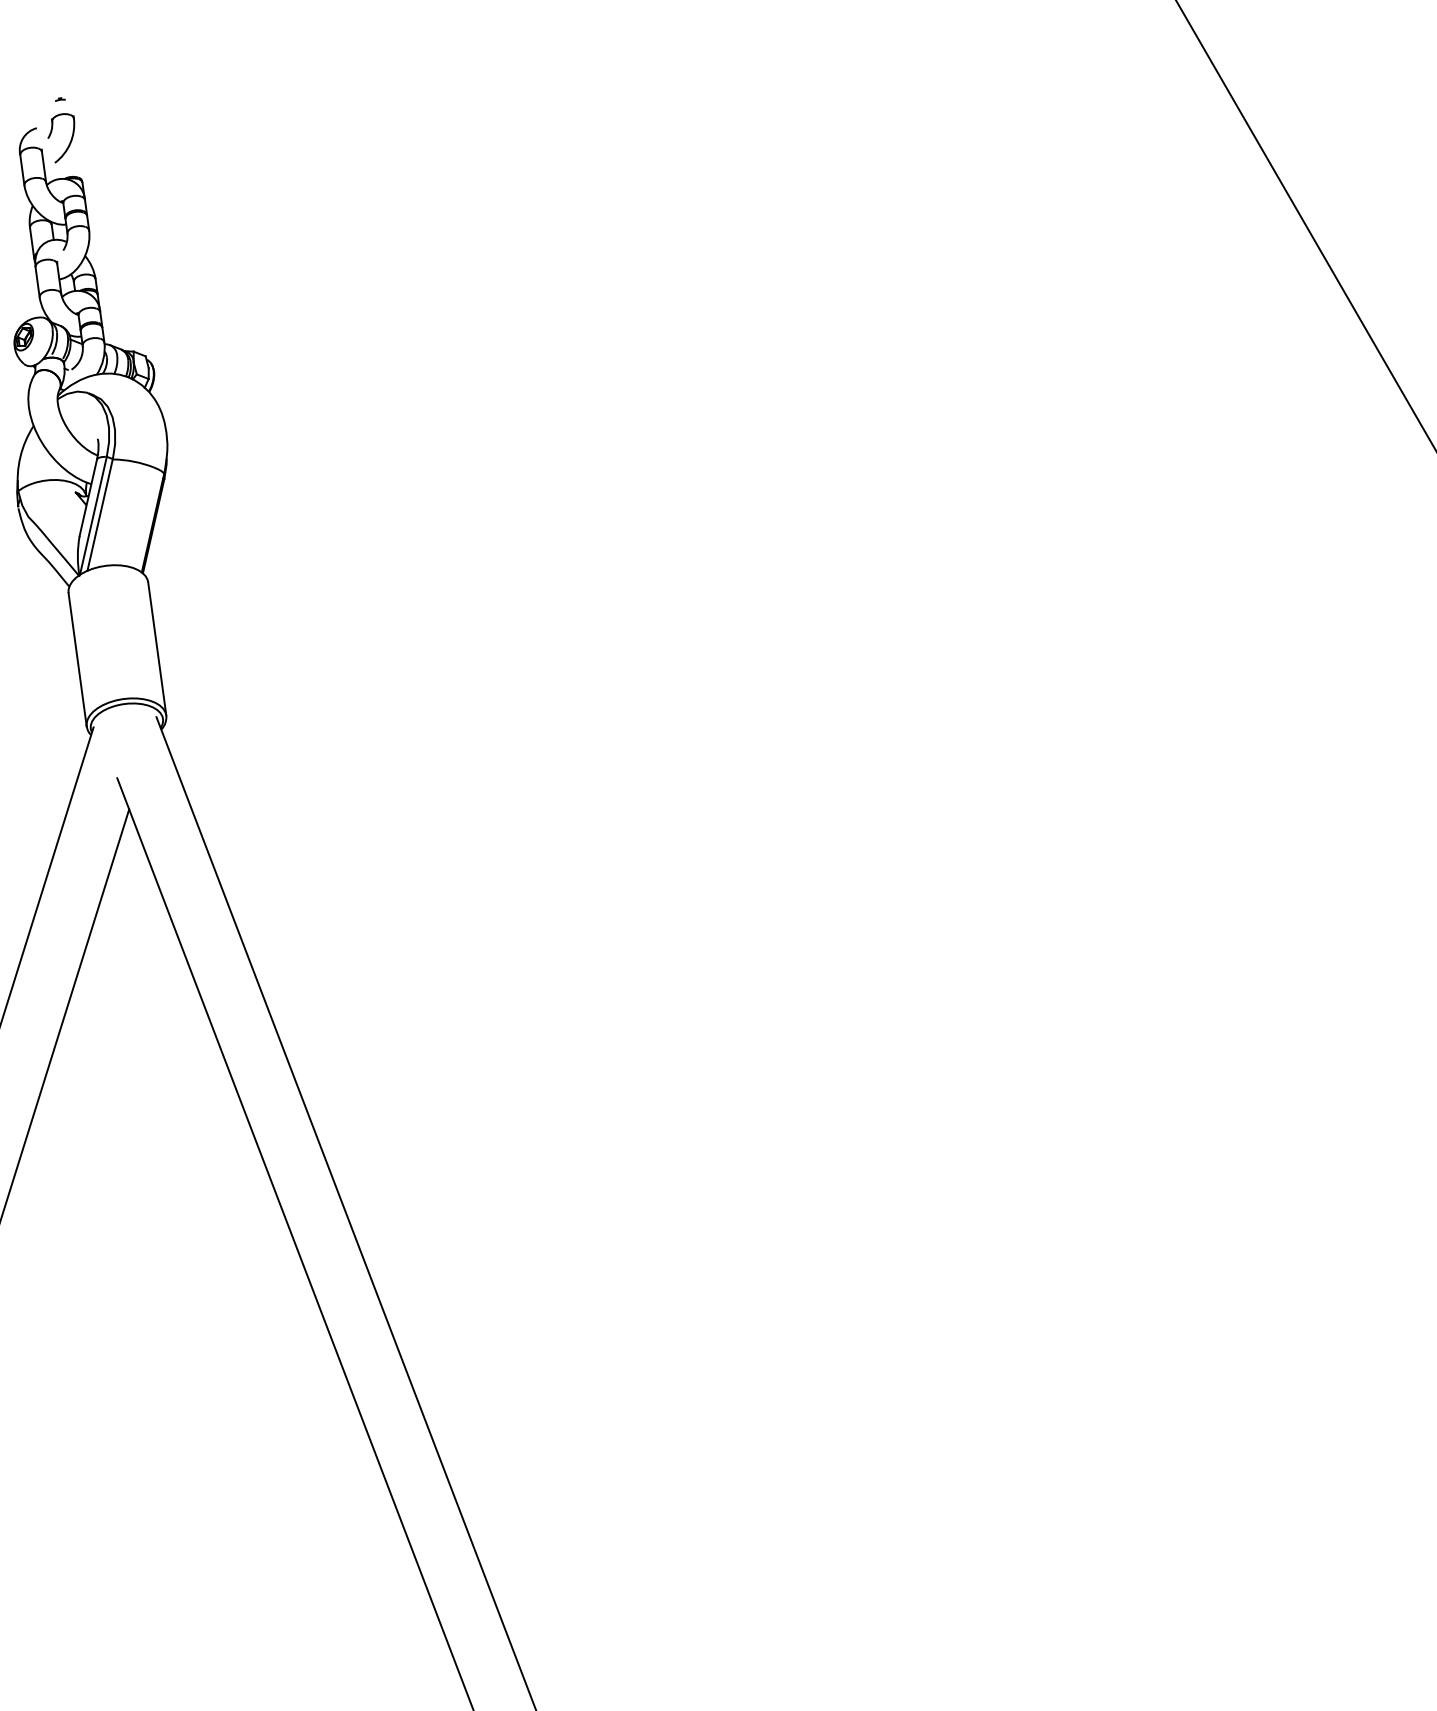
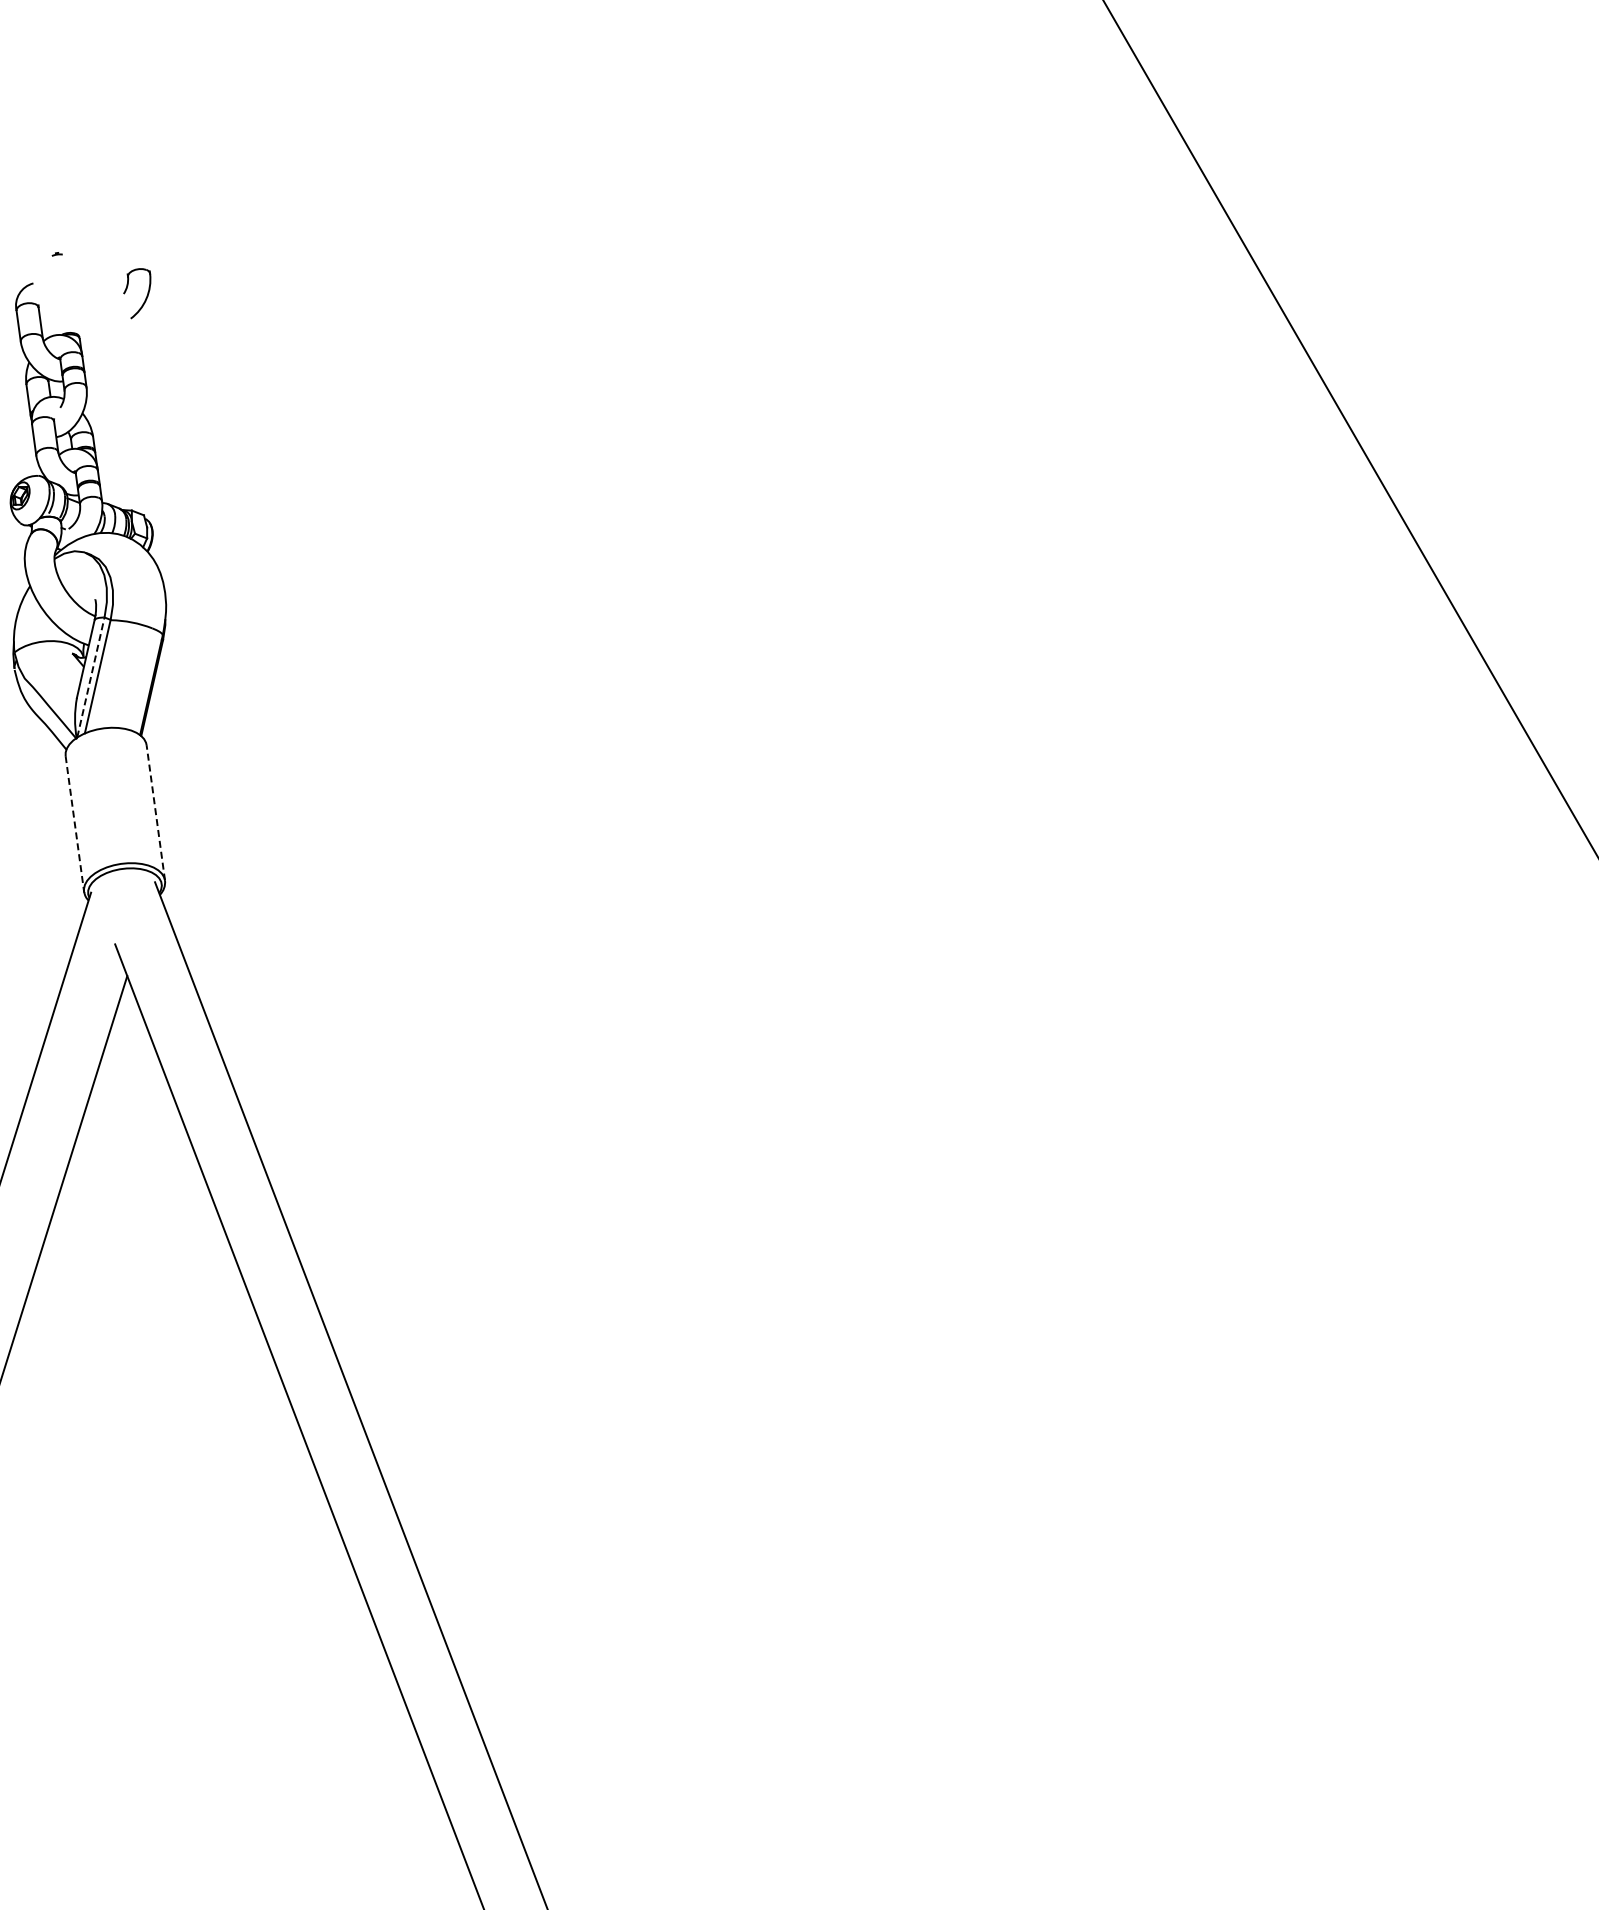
part: (70, 140) -> (146, 295), moved
line: (93, 515) -> (90, 677), solid -> dashed
line: (156, 648) -> (155, 812), solid -> dashed
line: (77, 660) -> (74, 824), solid -> dashed

